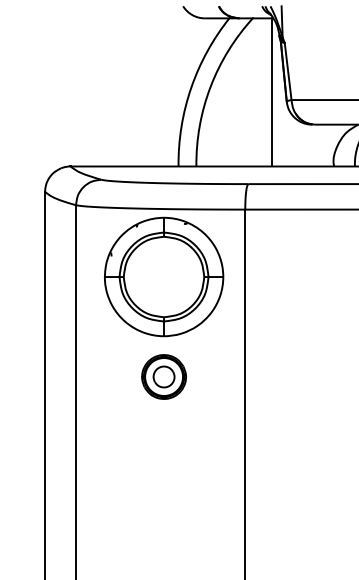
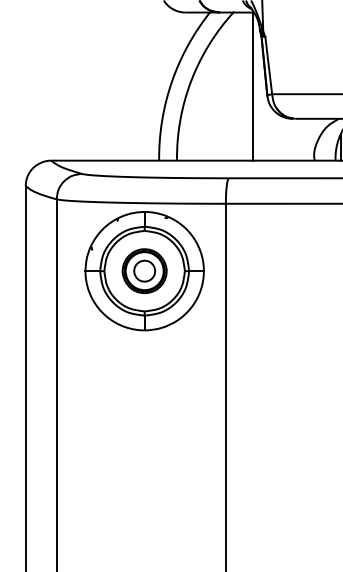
part: (163, 376) -> (144, 270), moved

